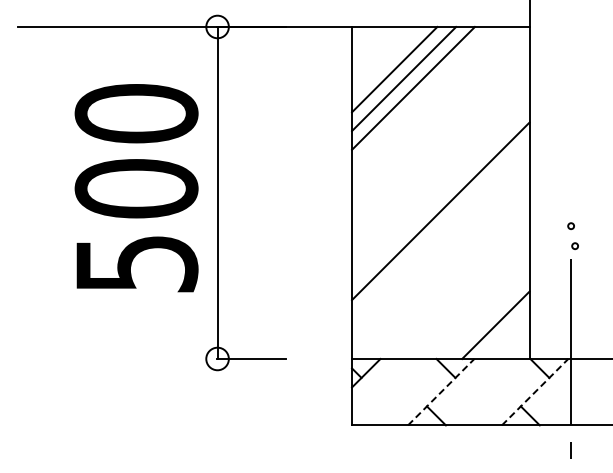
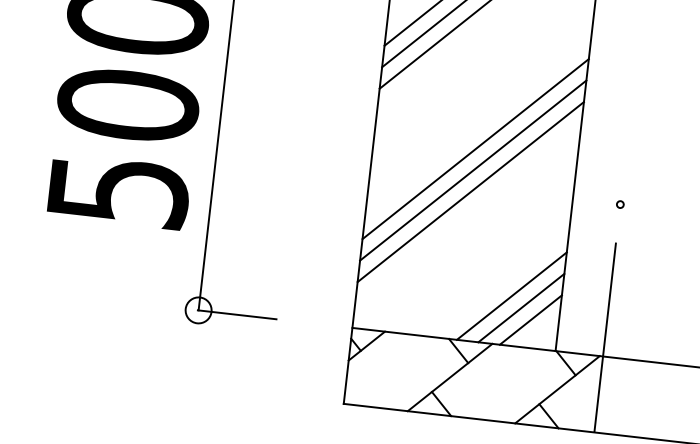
line: (440, 192) -> (475, 149), added
line: (440, 229) -> (470, 191), added
circle: (574, 245) -> (621, 227), removed
line: (486, 315) -> (511, 295), added
line: (504, 334) -> (529, 319), added
line: (441, 392) -> (450, 377), dashed -> solid
line: (535, 392) -> (557, 390), dashed -> solid

